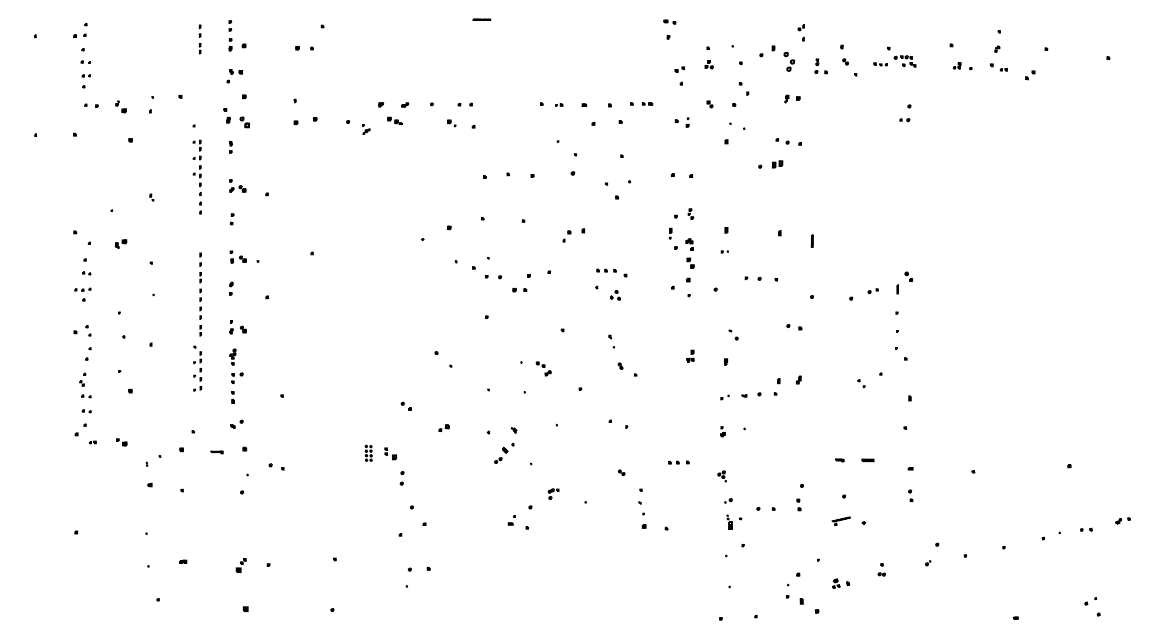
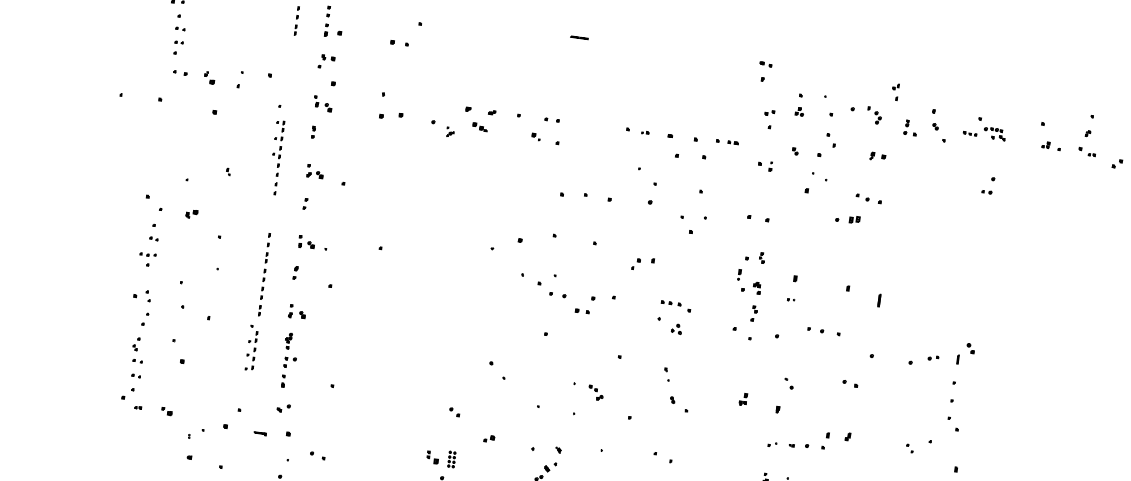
part: (783, 58) -> (874, 115), size x0.62
part: (236, 117) -> (322, 103), size x0.71
part: (690, 270) -> (754, 314), size x0.62
part: (368, 452) -> (451, 458), moved

